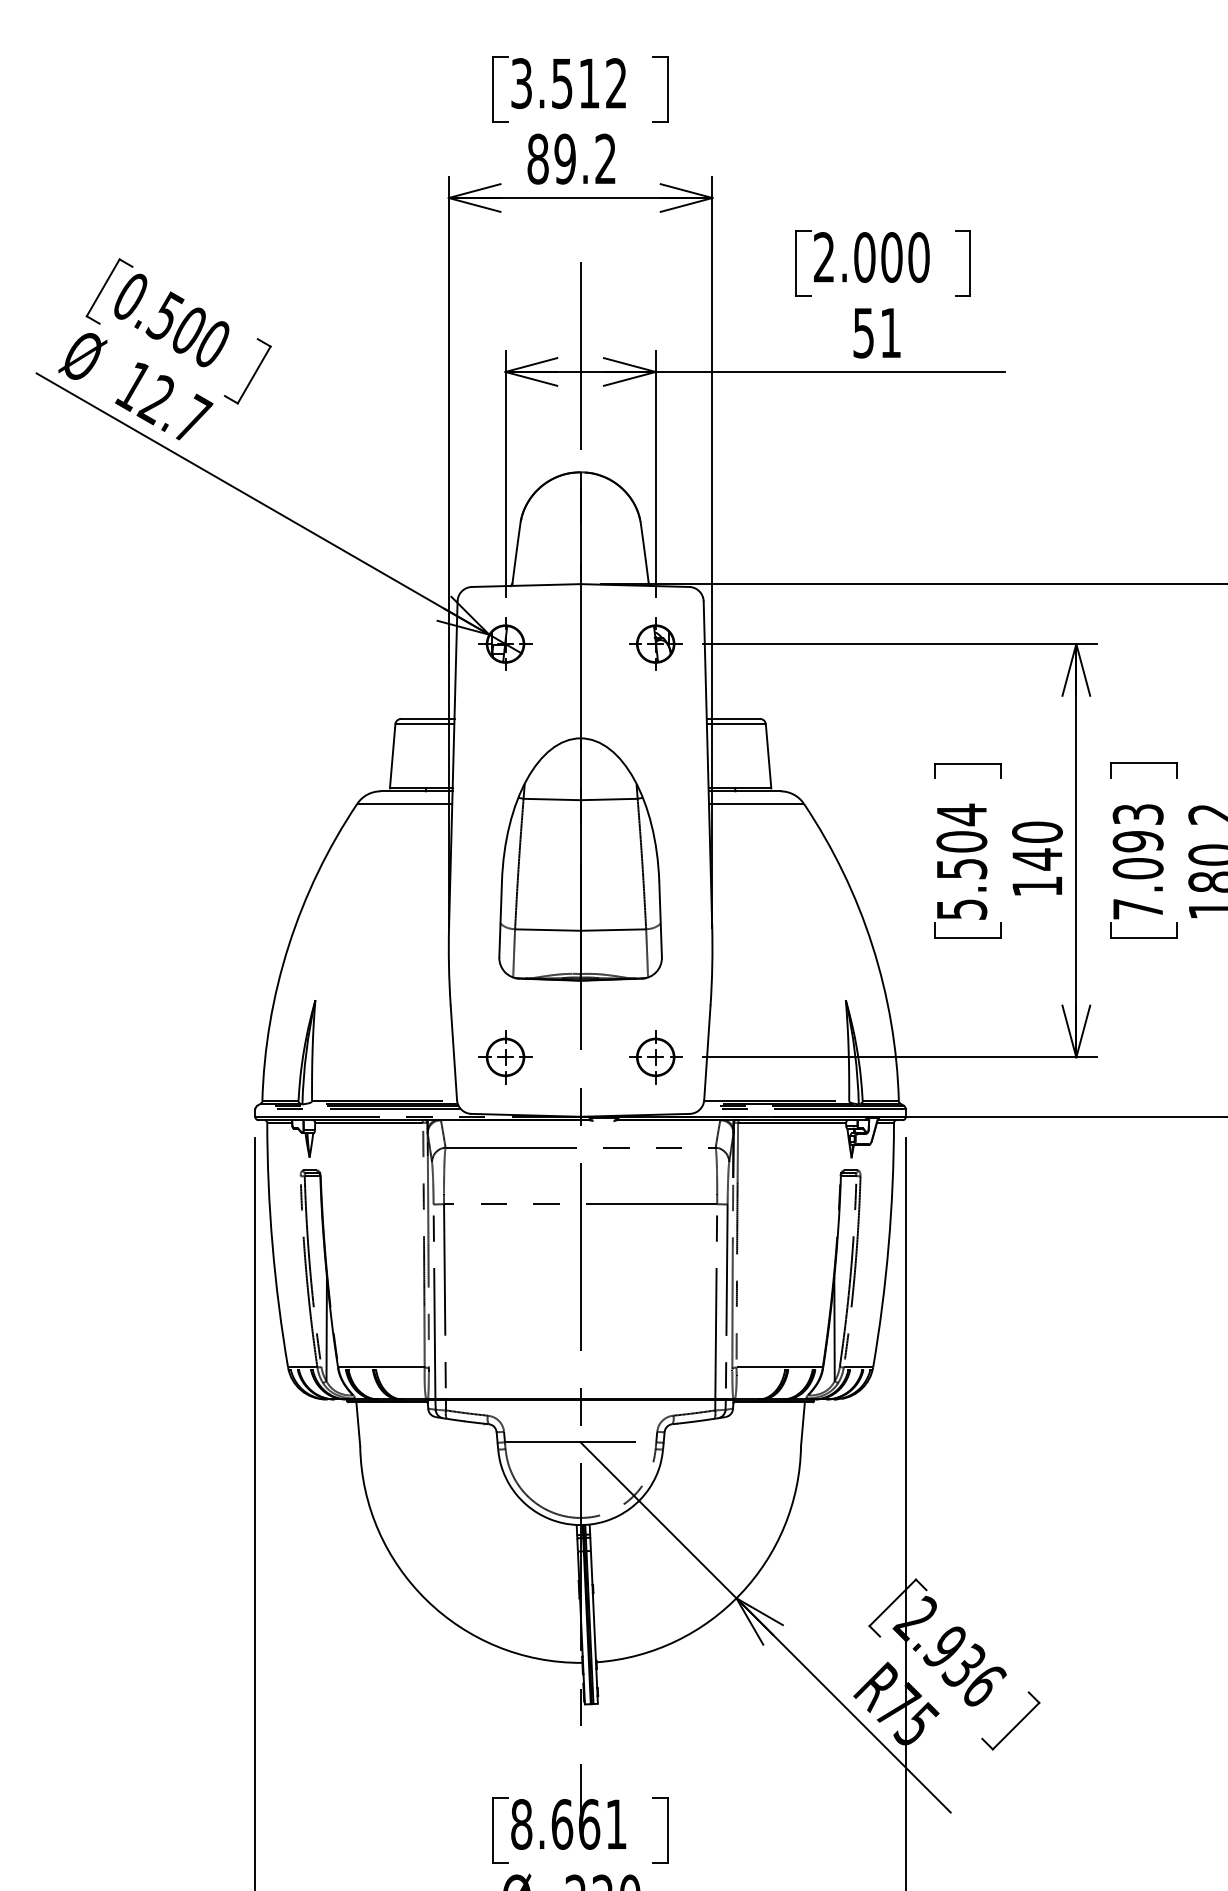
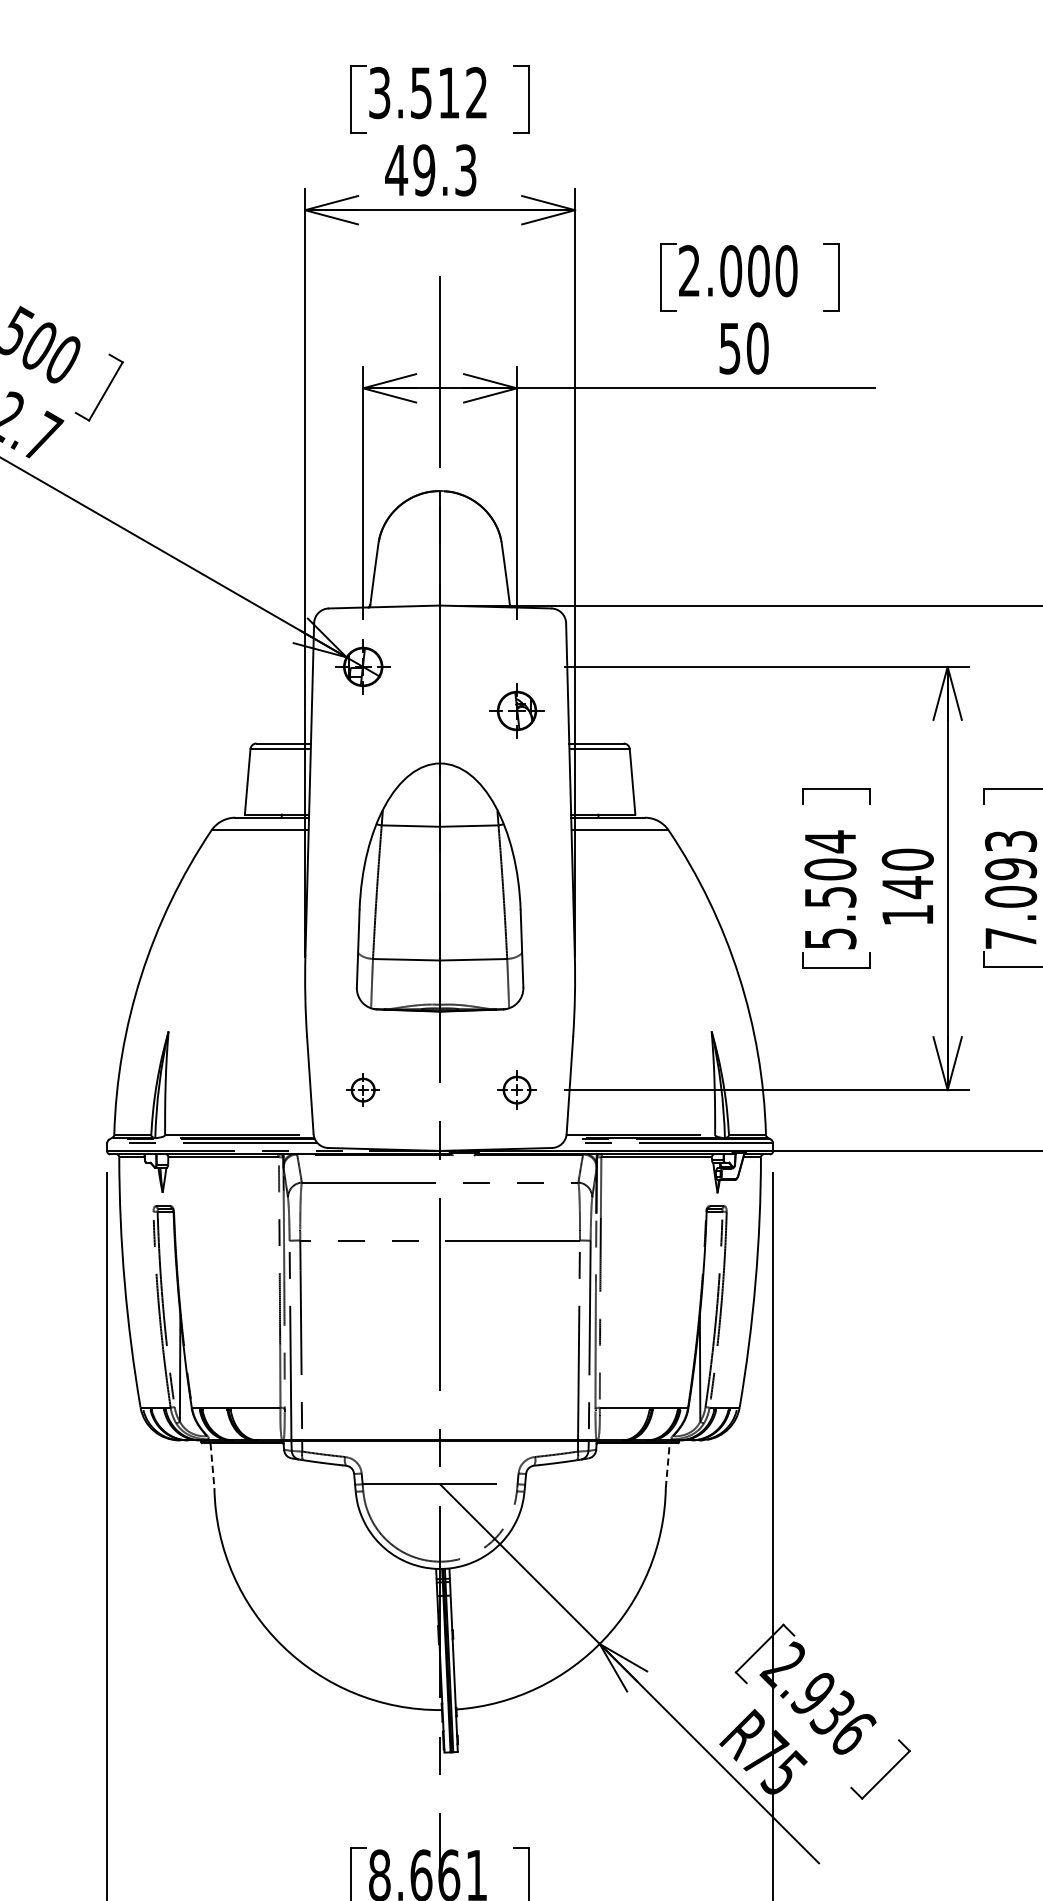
text: (570, 158) -> (429, 169), 89.2 -> 49.3
text: (890, 332) -> (757, 347), 51 -> 50
part: (655, 643) -> (516, 710), moved
part: (505, 1057) -> (363, 1090), size x0.6
part: (655, 1057) -> (516, 1090), size x0.7
line: (358, 1424) -> (212, 1466), solid -> dashed
line: (802, 1424) -> (667, 1466), solid -> dashed

